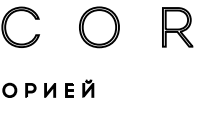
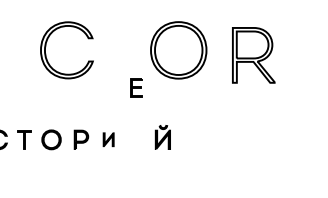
part: (177, 27) -> (253, 55), moved
part: (49, 90) -> (108, 139), size x0.7
part: (69, 90) -> (136, 87), moved

